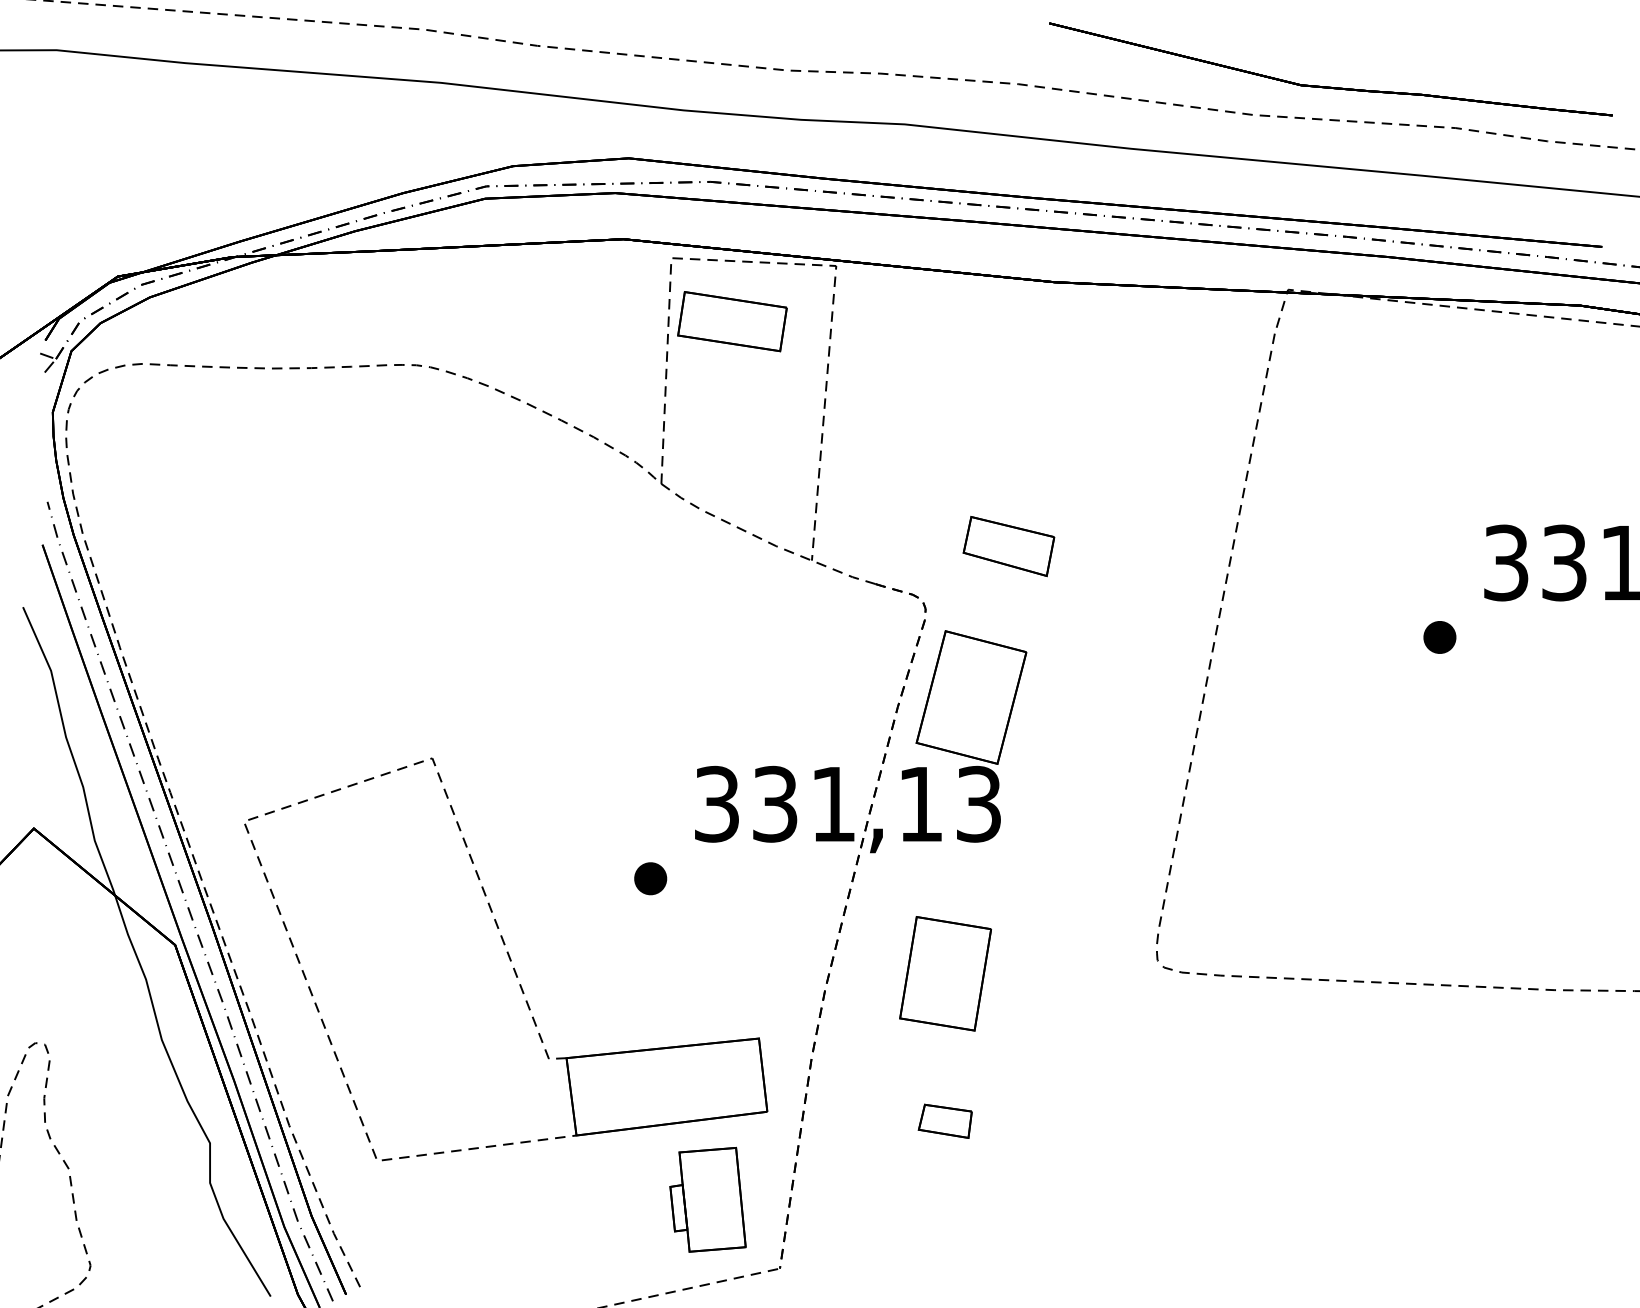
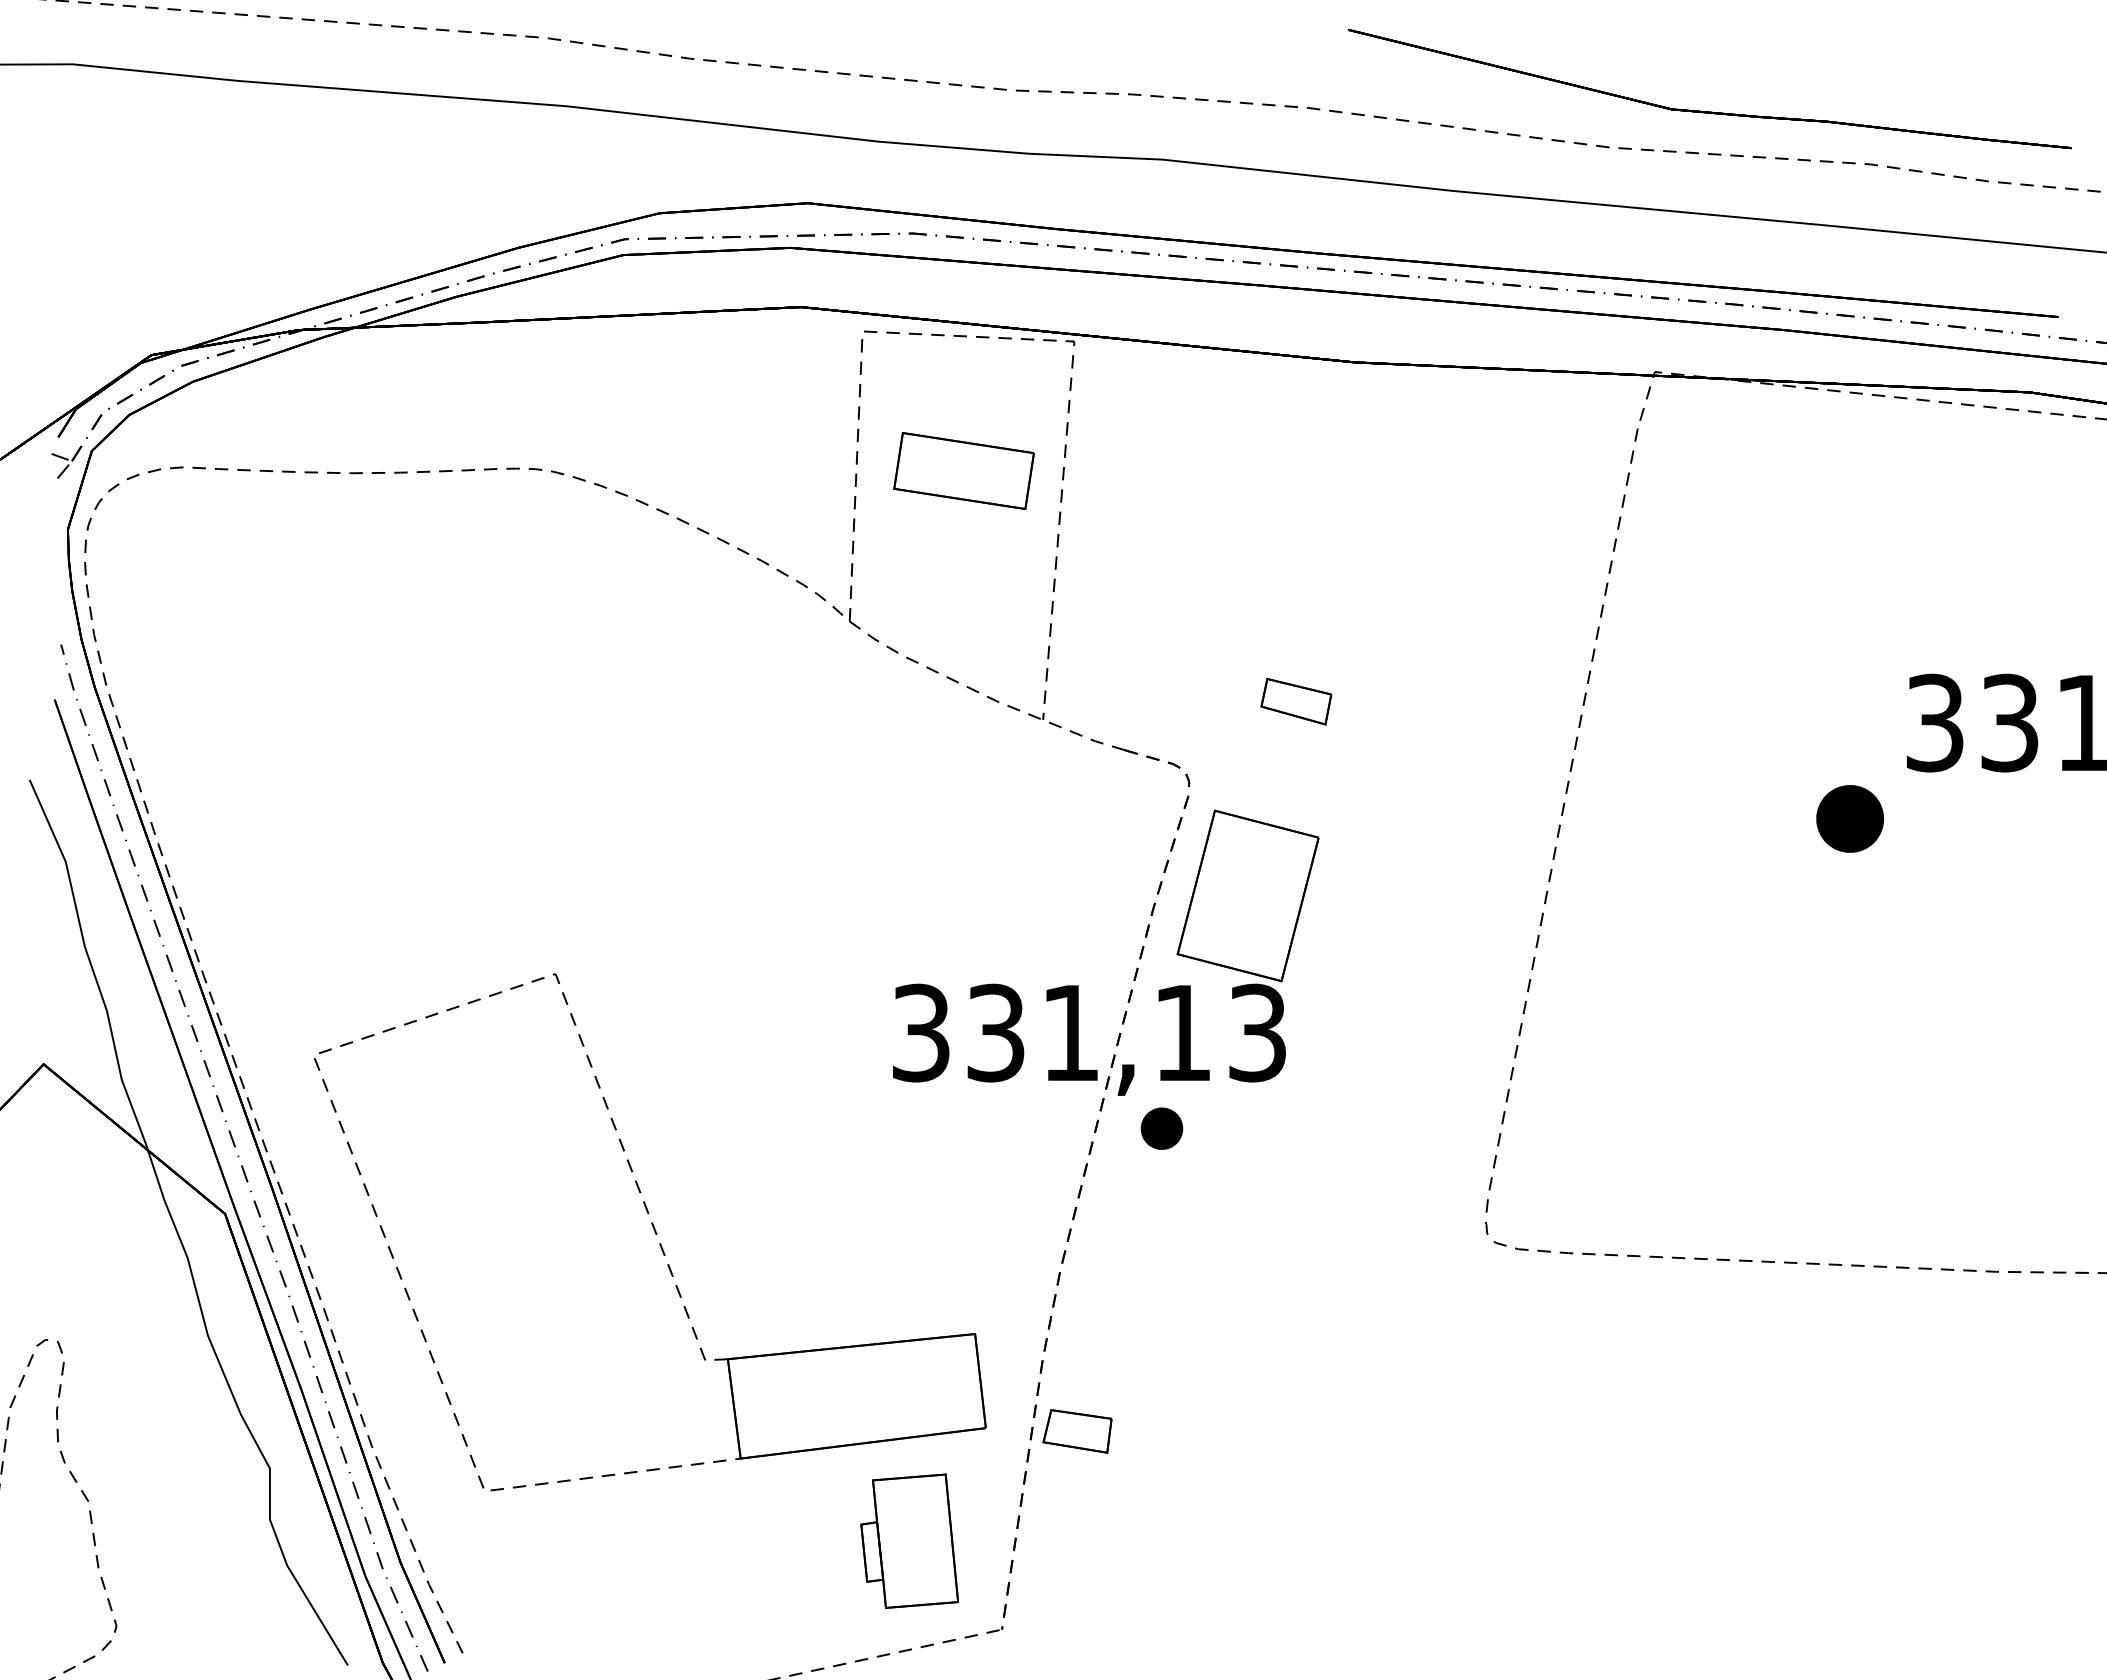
part: (732, 321) -> (963, 470), moved
part: (1009, 546) -> (1296, 701), size x0.6
part: (1439, 637) -> (1849, 818), size x1.6
part: (650, 878) -> (1161, 1128), moved
part: (945, 973) -> (1214, 1250), removed
part: (945, 1121) -> (1077, 1431), moved

